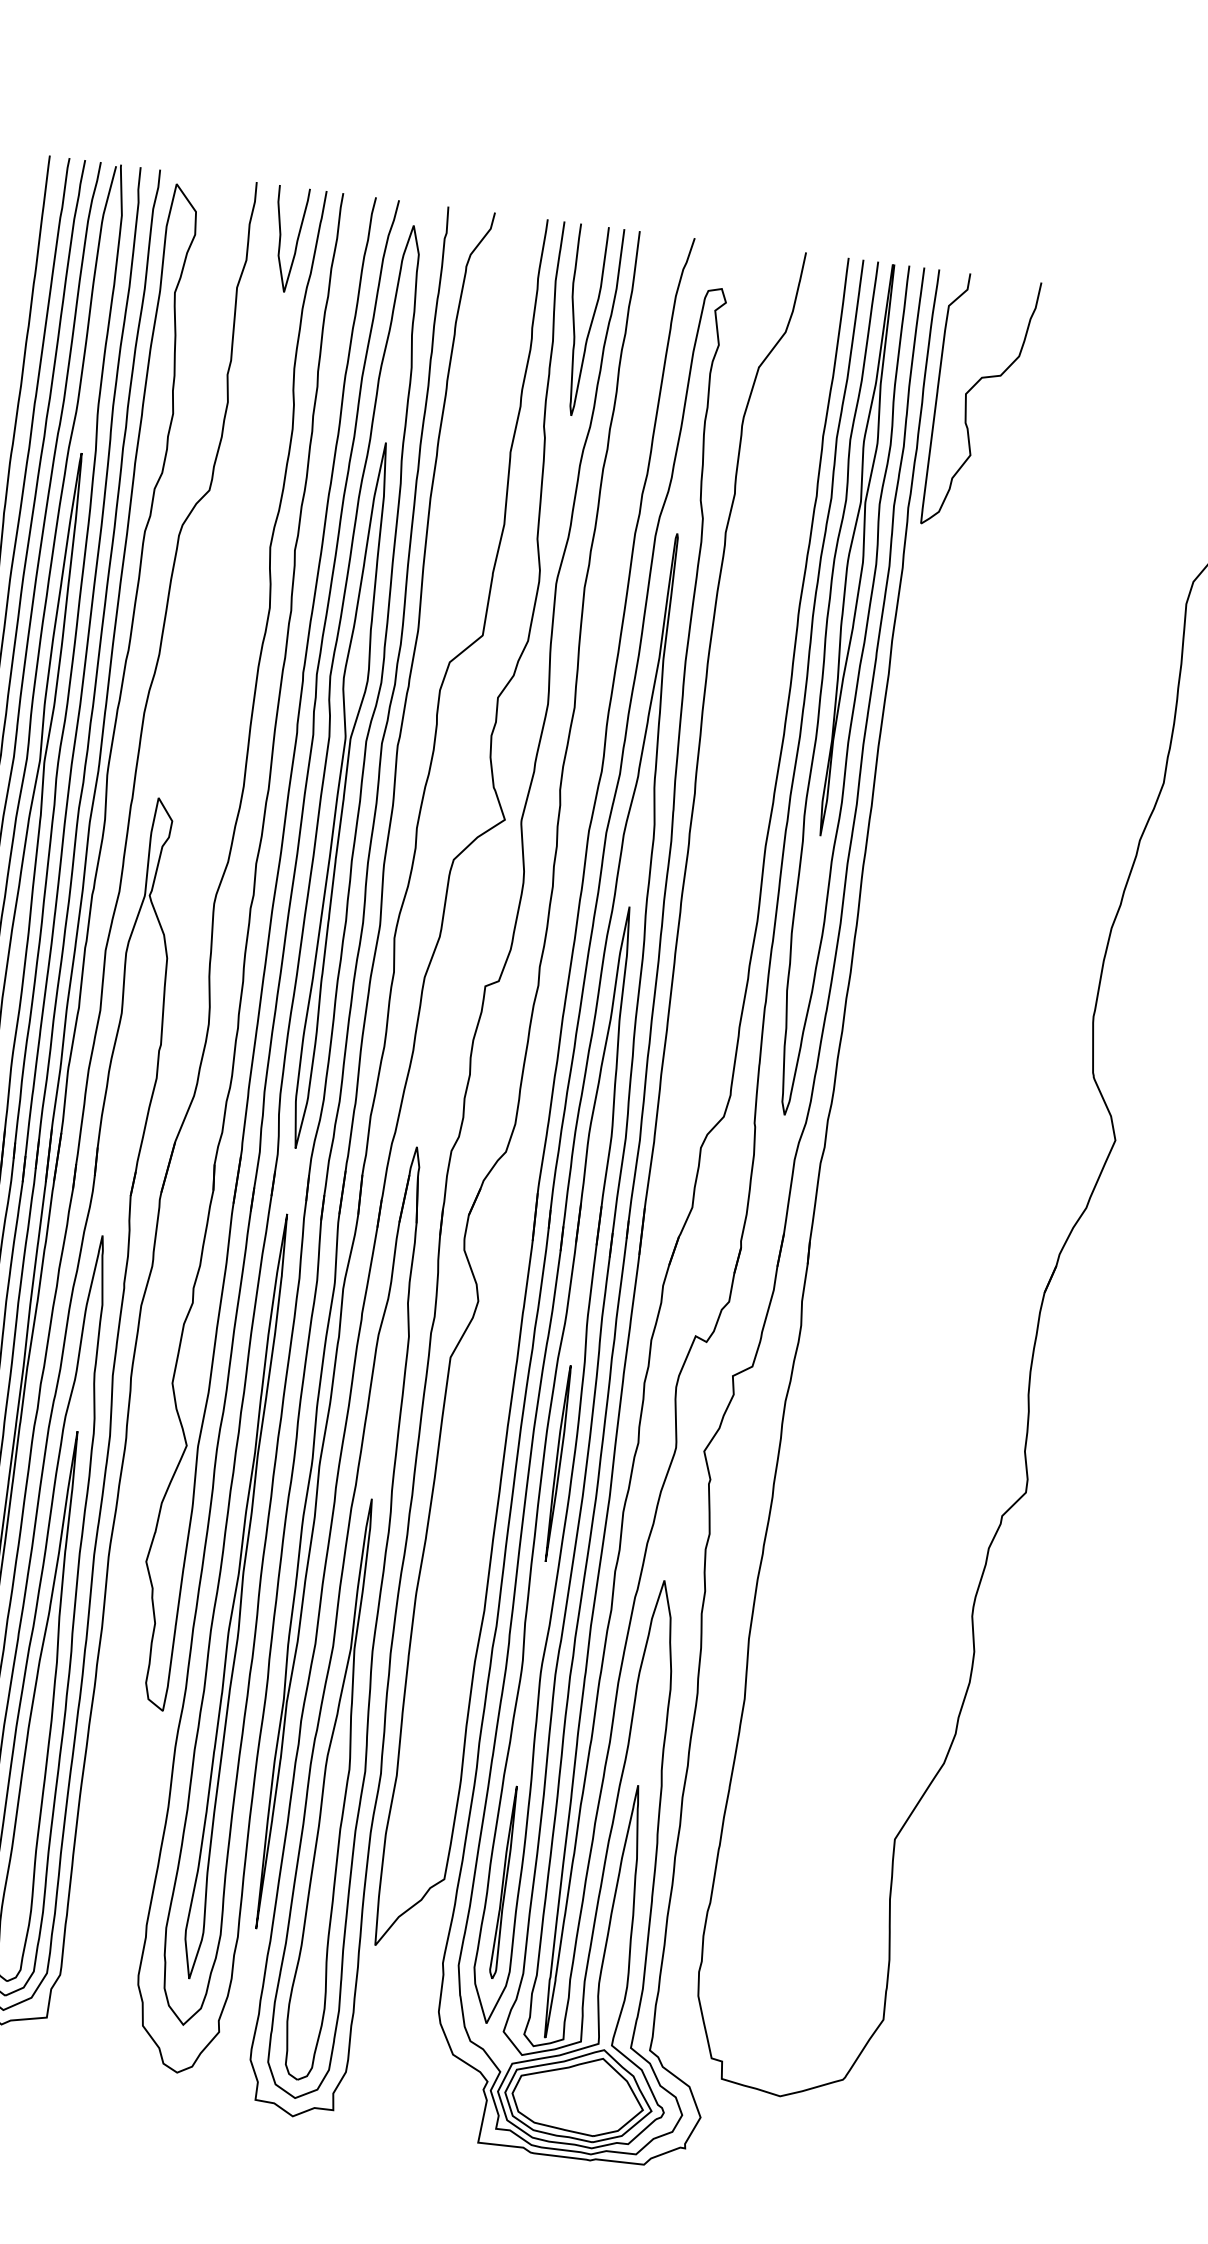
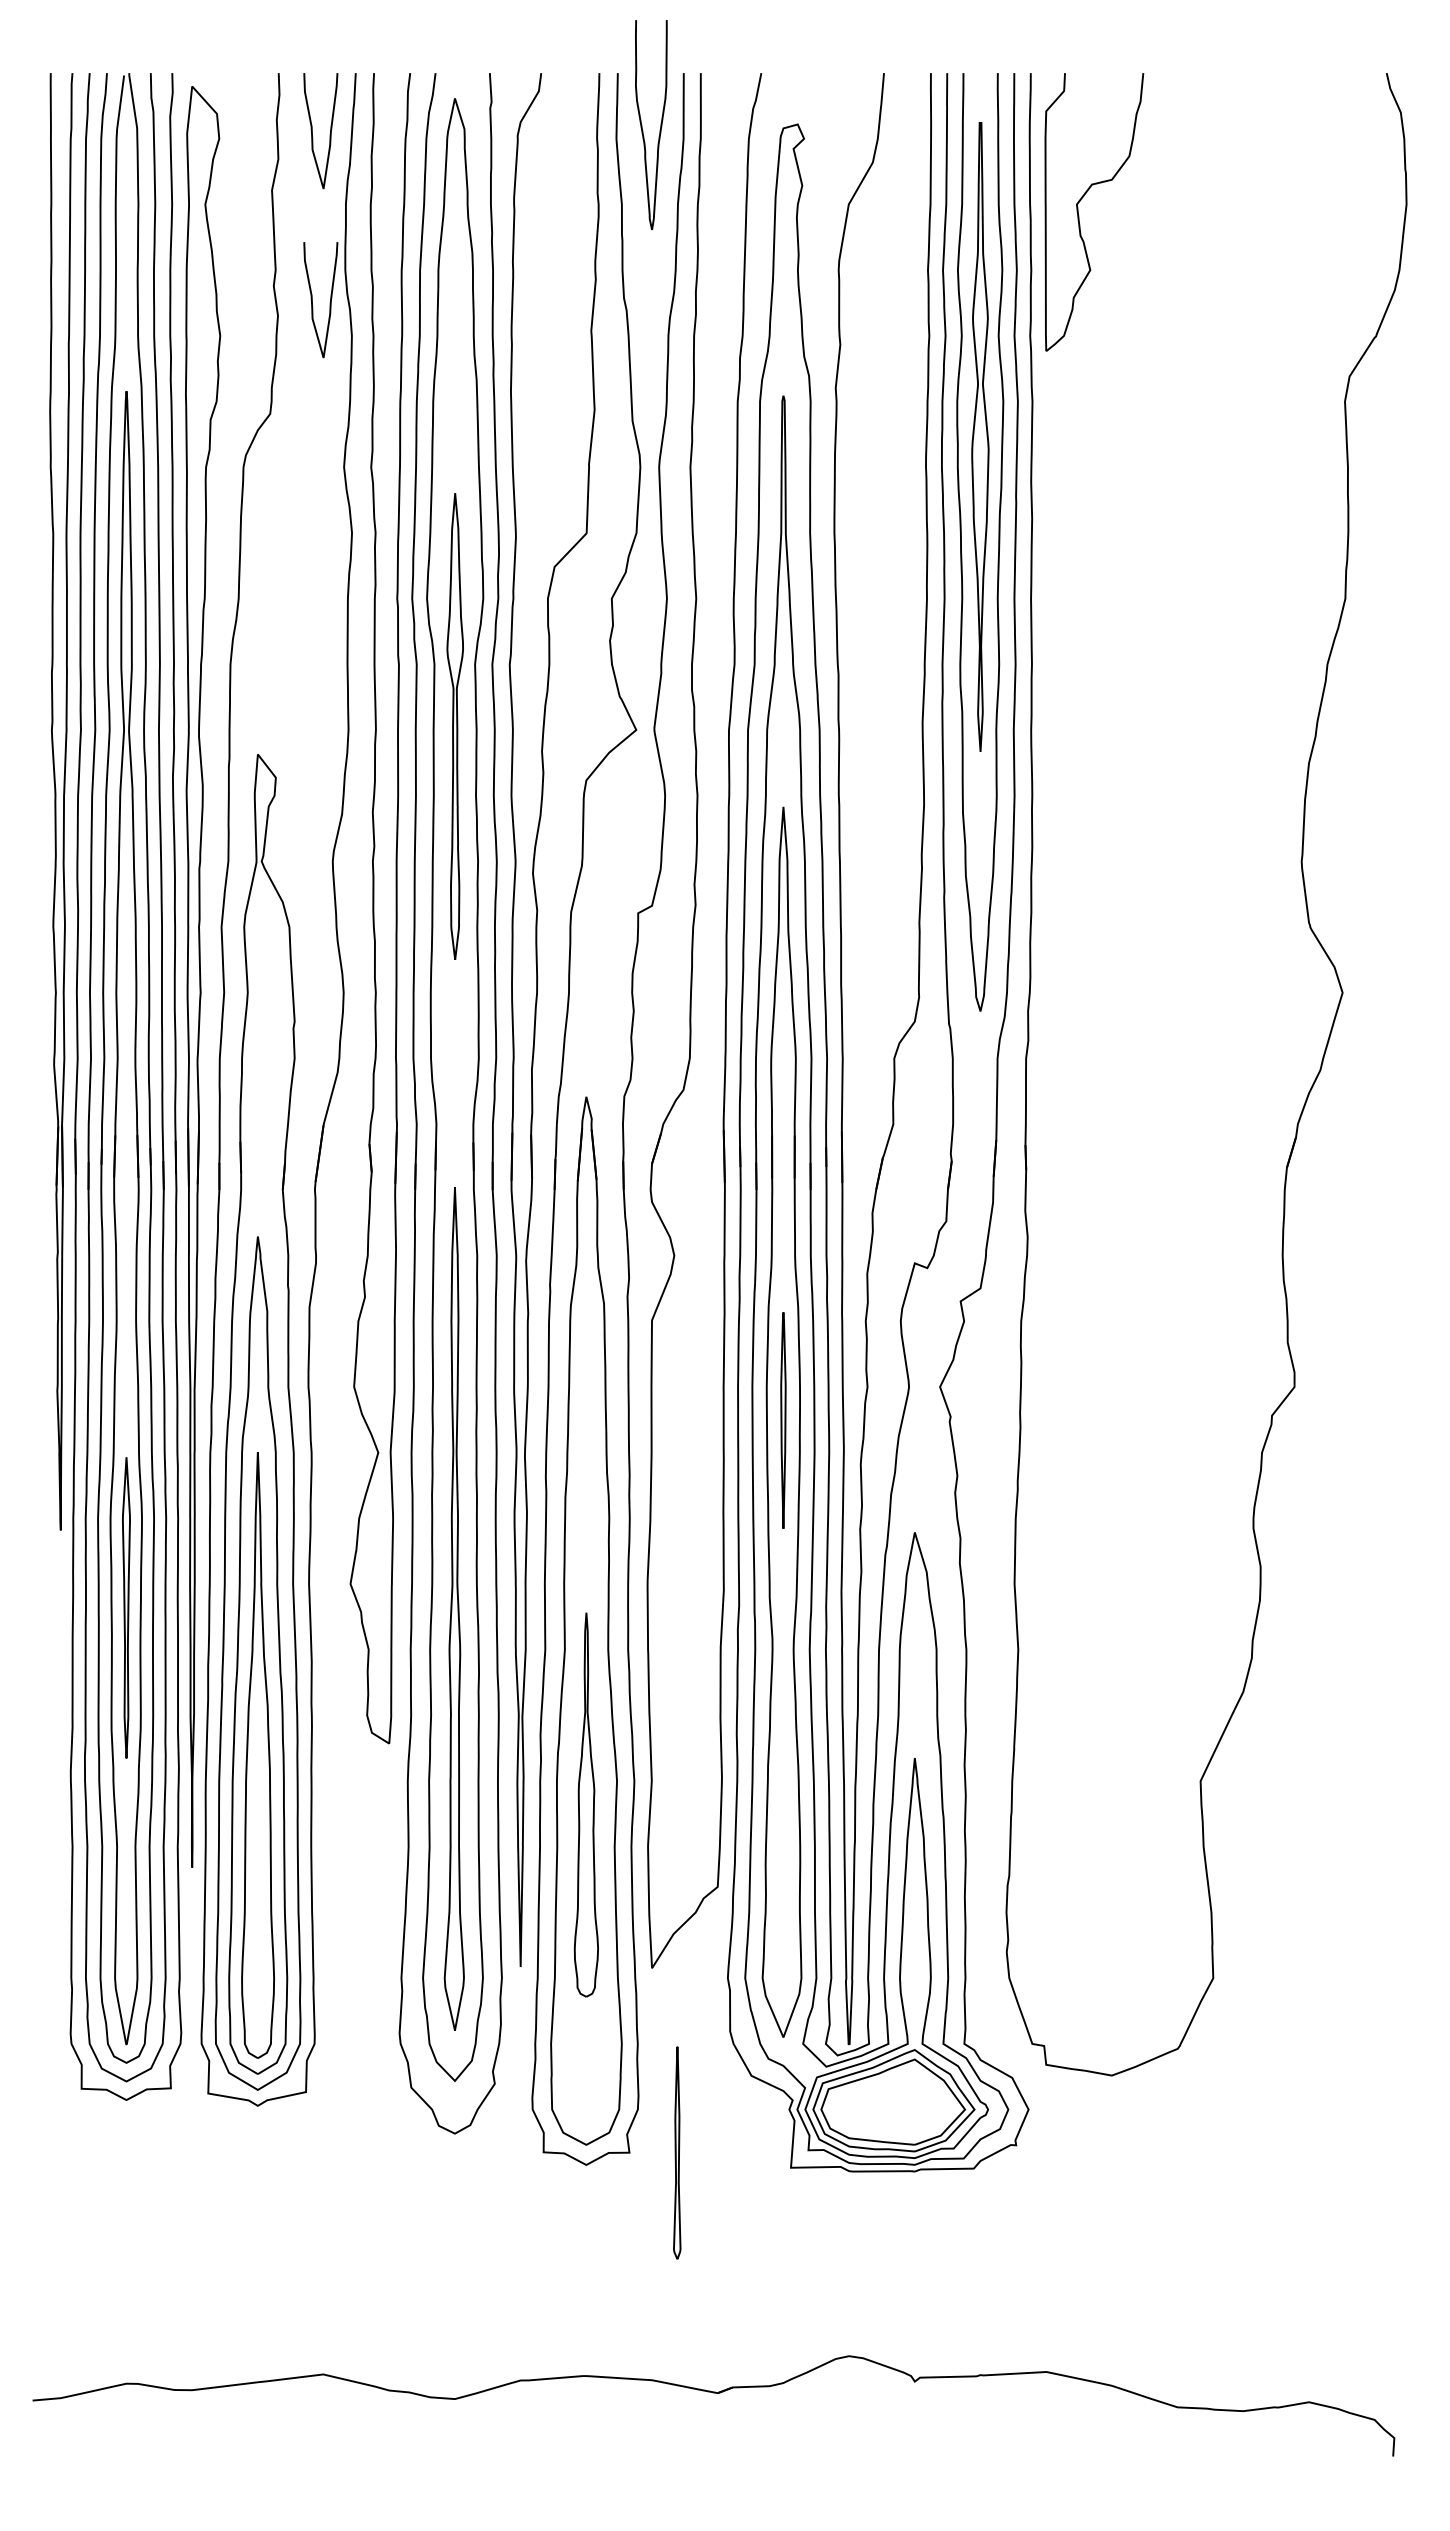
curve: (591, 321) -> (660, 124), moved
curve: (261, 392) -> (312, 300), added
curve: (862, 550) -> (986, 436), moved
part: (341, 795) -> (455, 726), size x0.6
part: (334, 1789) -> (586, 1804), size x0.6
part: (504, 1881) -> (677, 2152), moved

